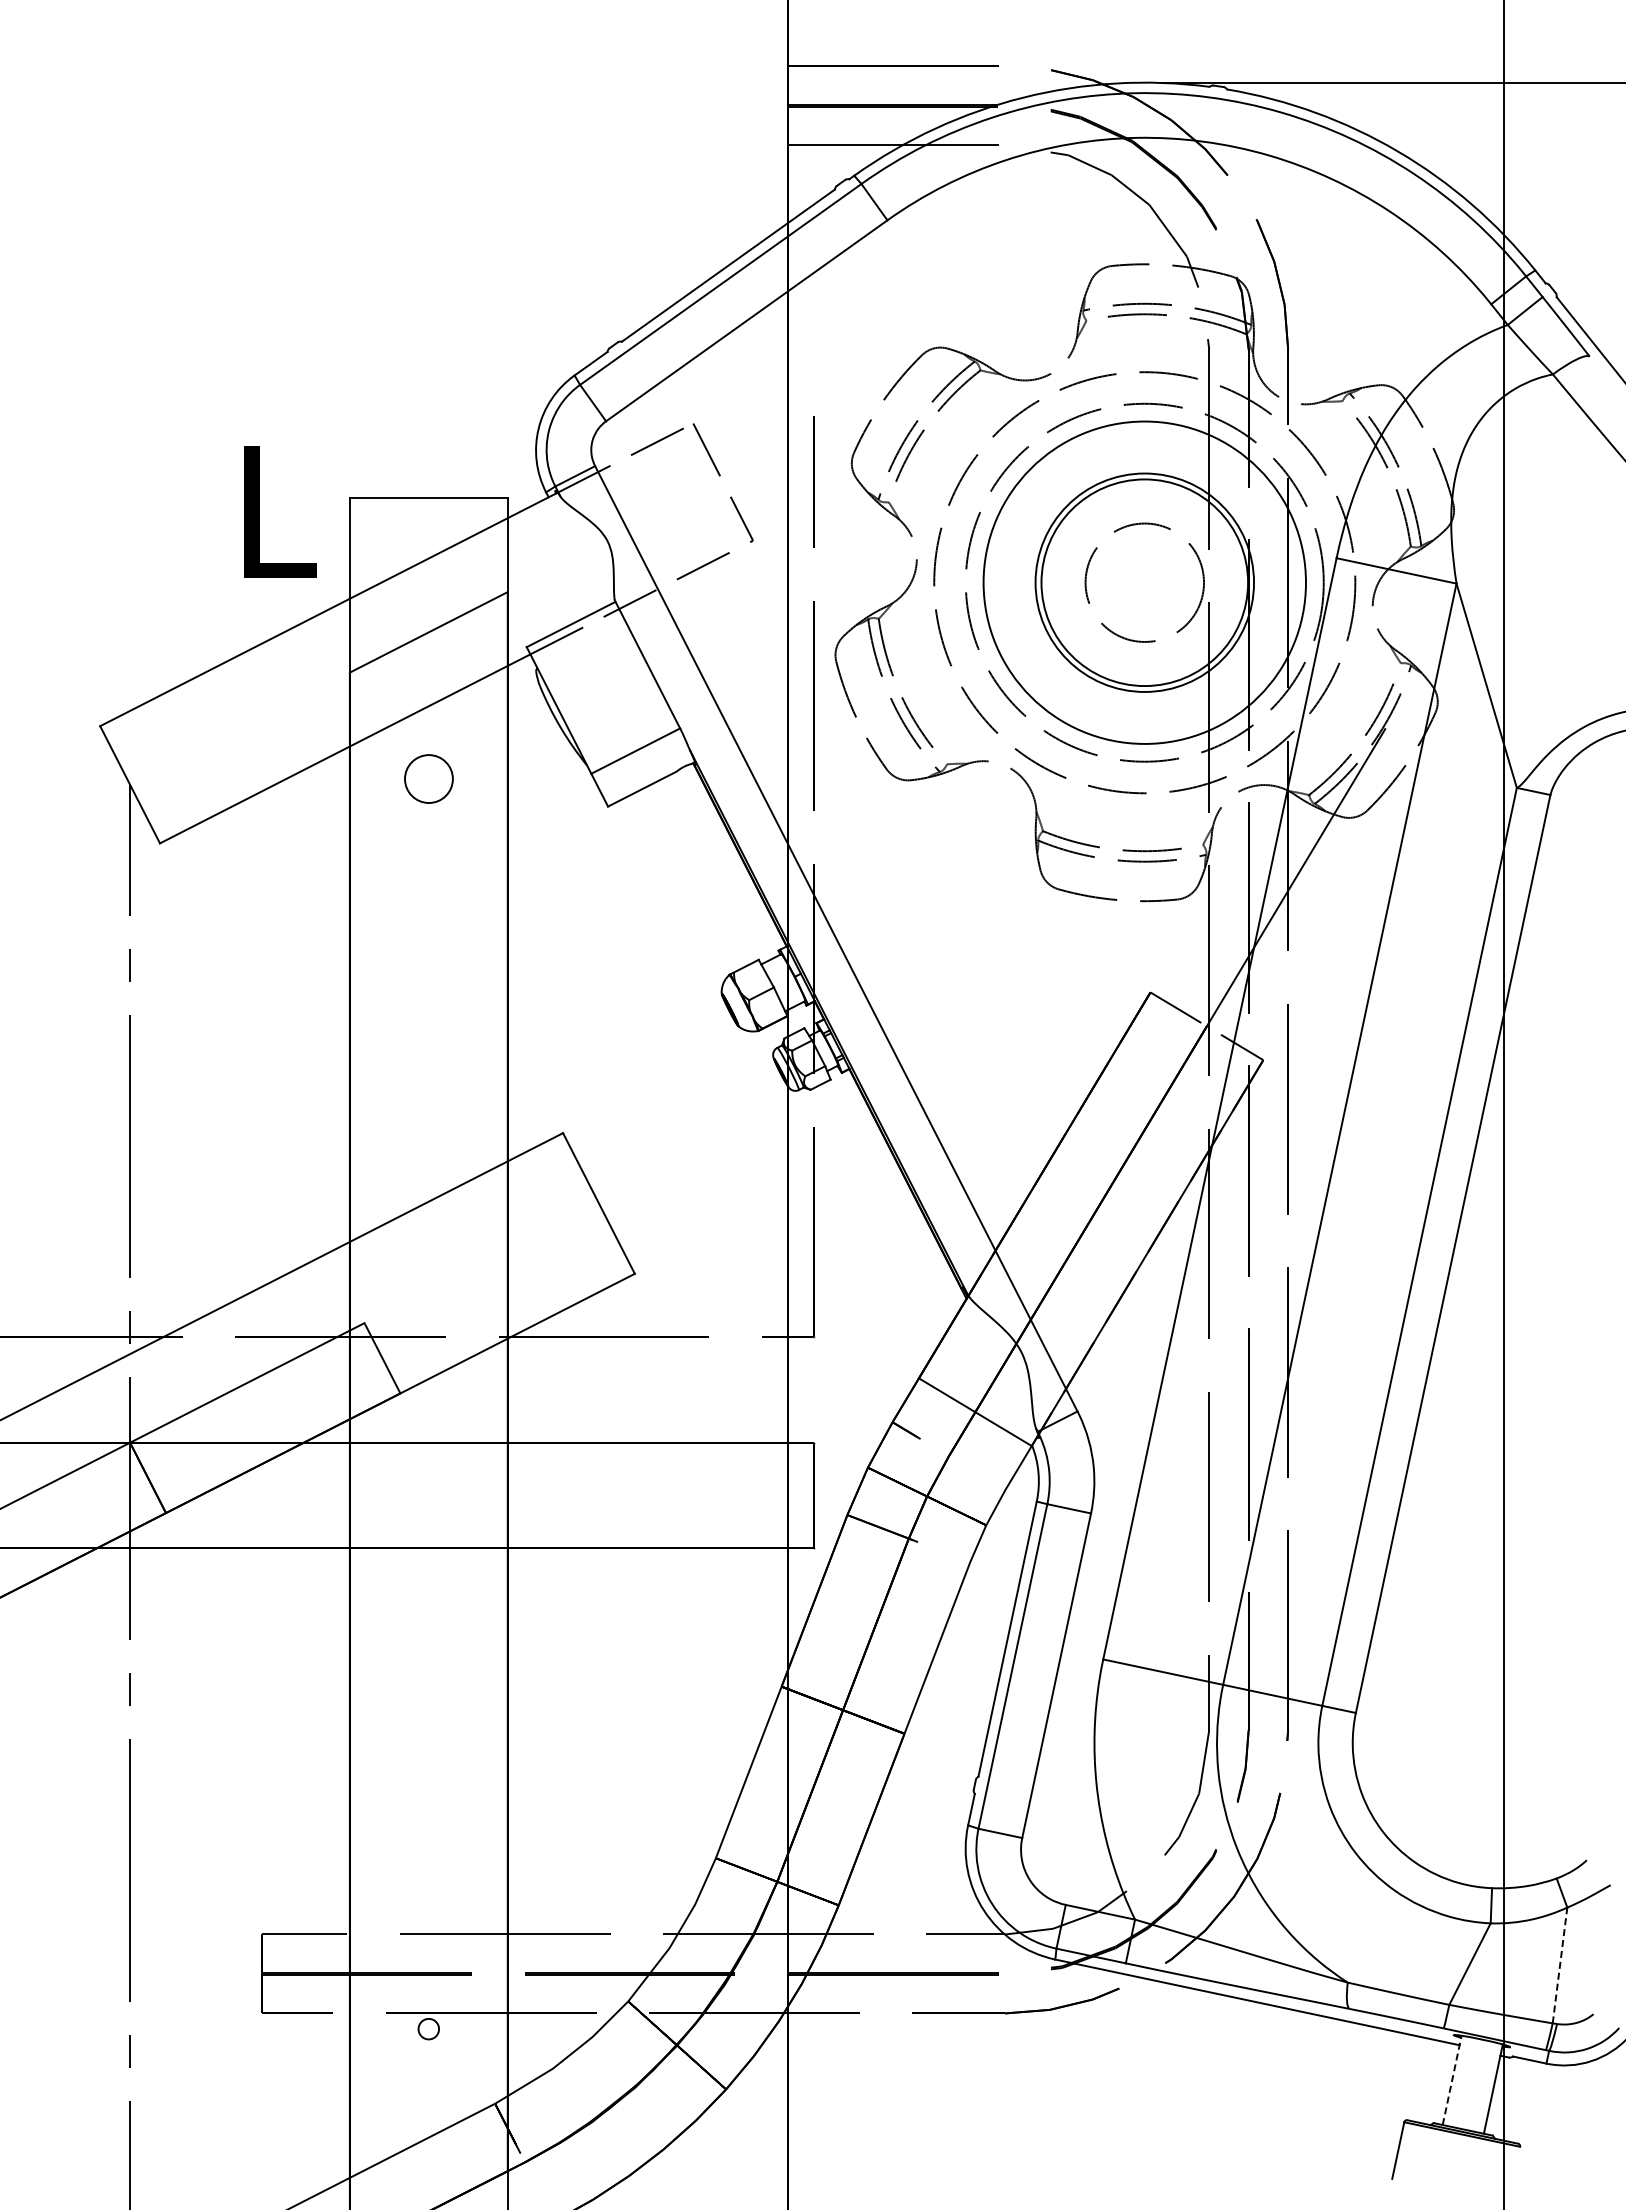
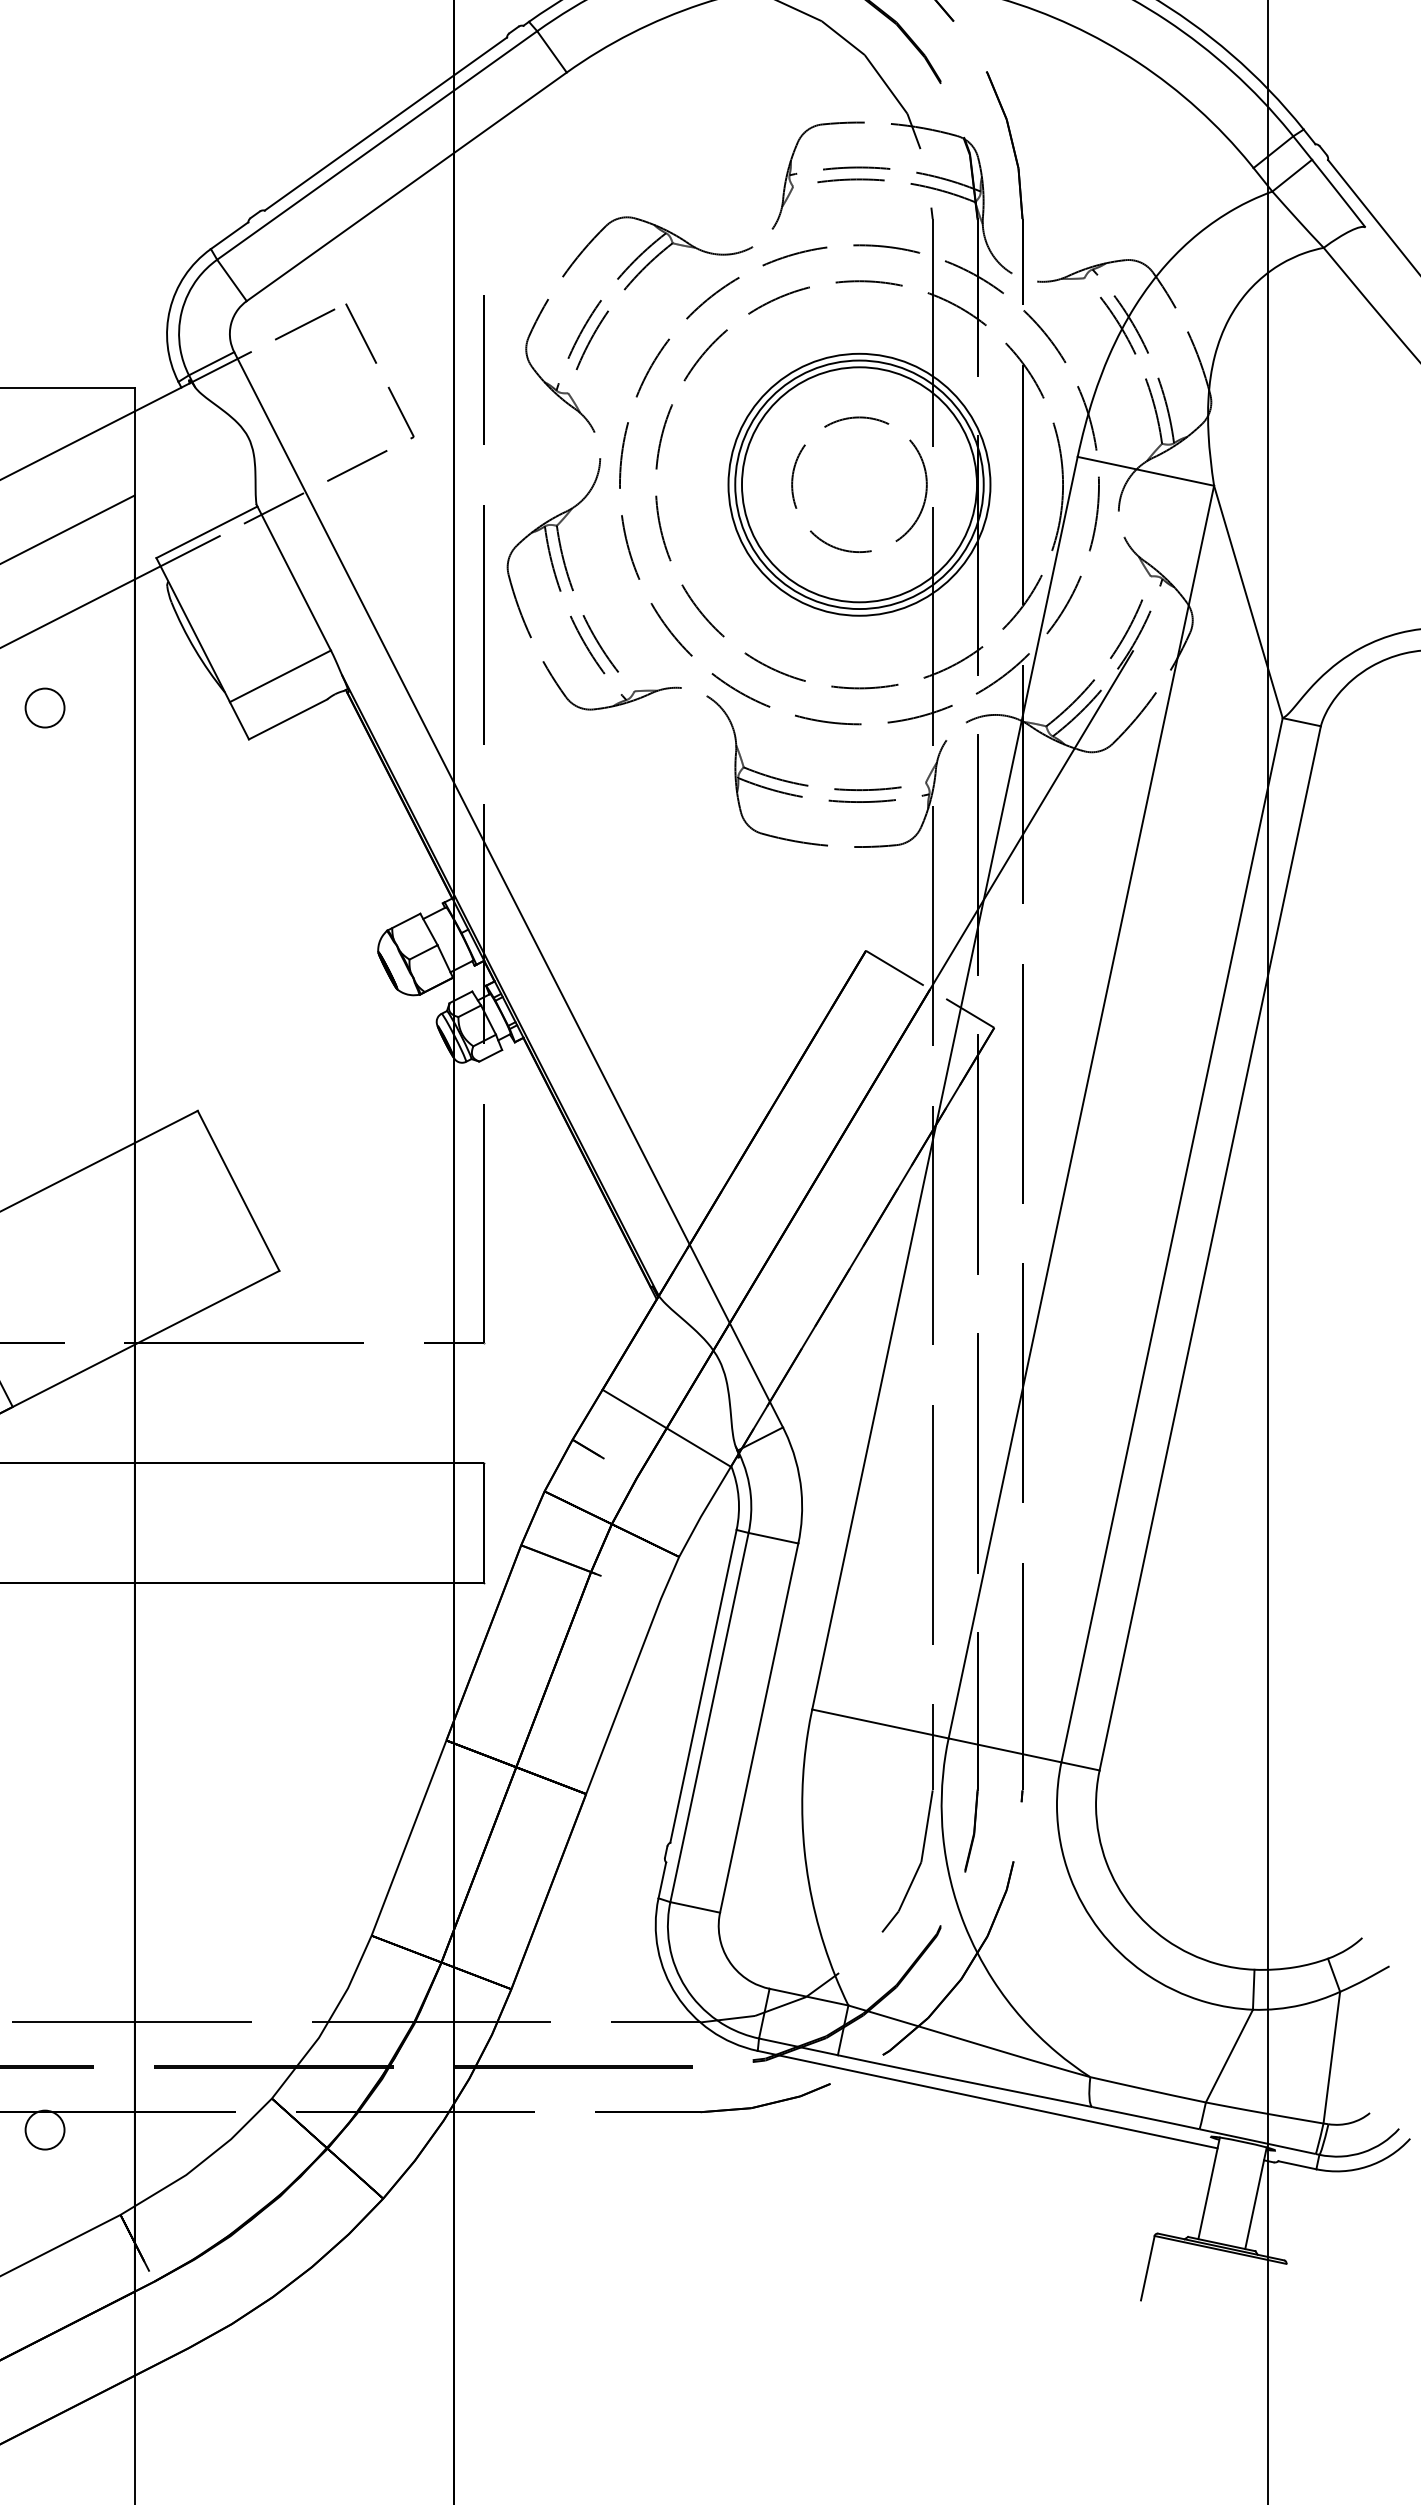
circle: (1144, 582) -> (859, 484), size x0.71
circle: (428, 778) -> (44, 707), size x0.71
line: (1560, 1964) -> (1332, 2056), dashed -> solid
circle: (428, 2029) -> (44, 2130), size x1.67
line: (1452, 2080) -> (1209, 2188), dashed -> solid

